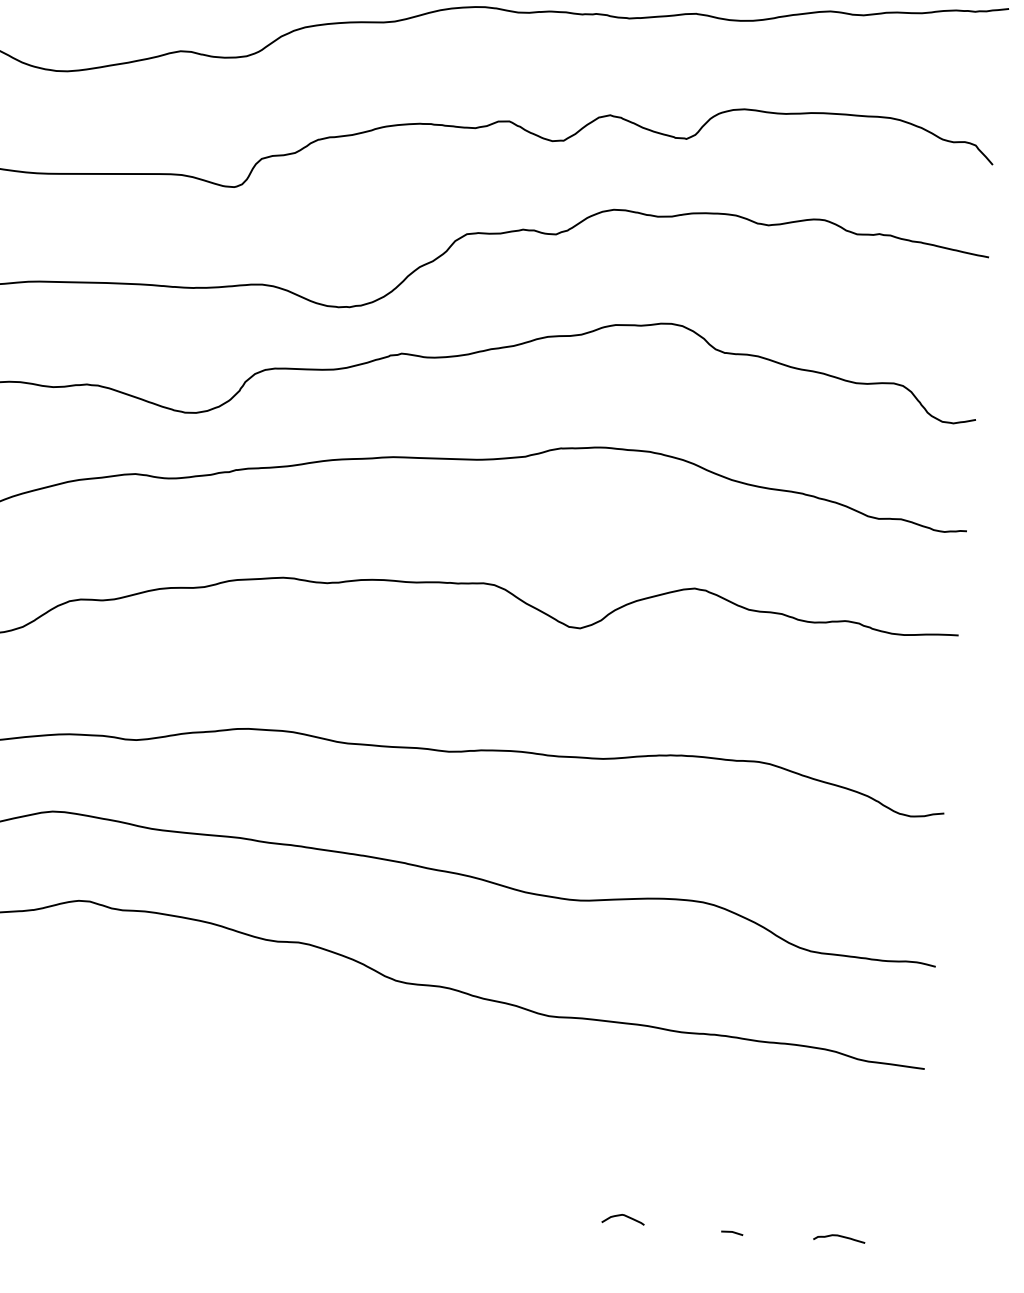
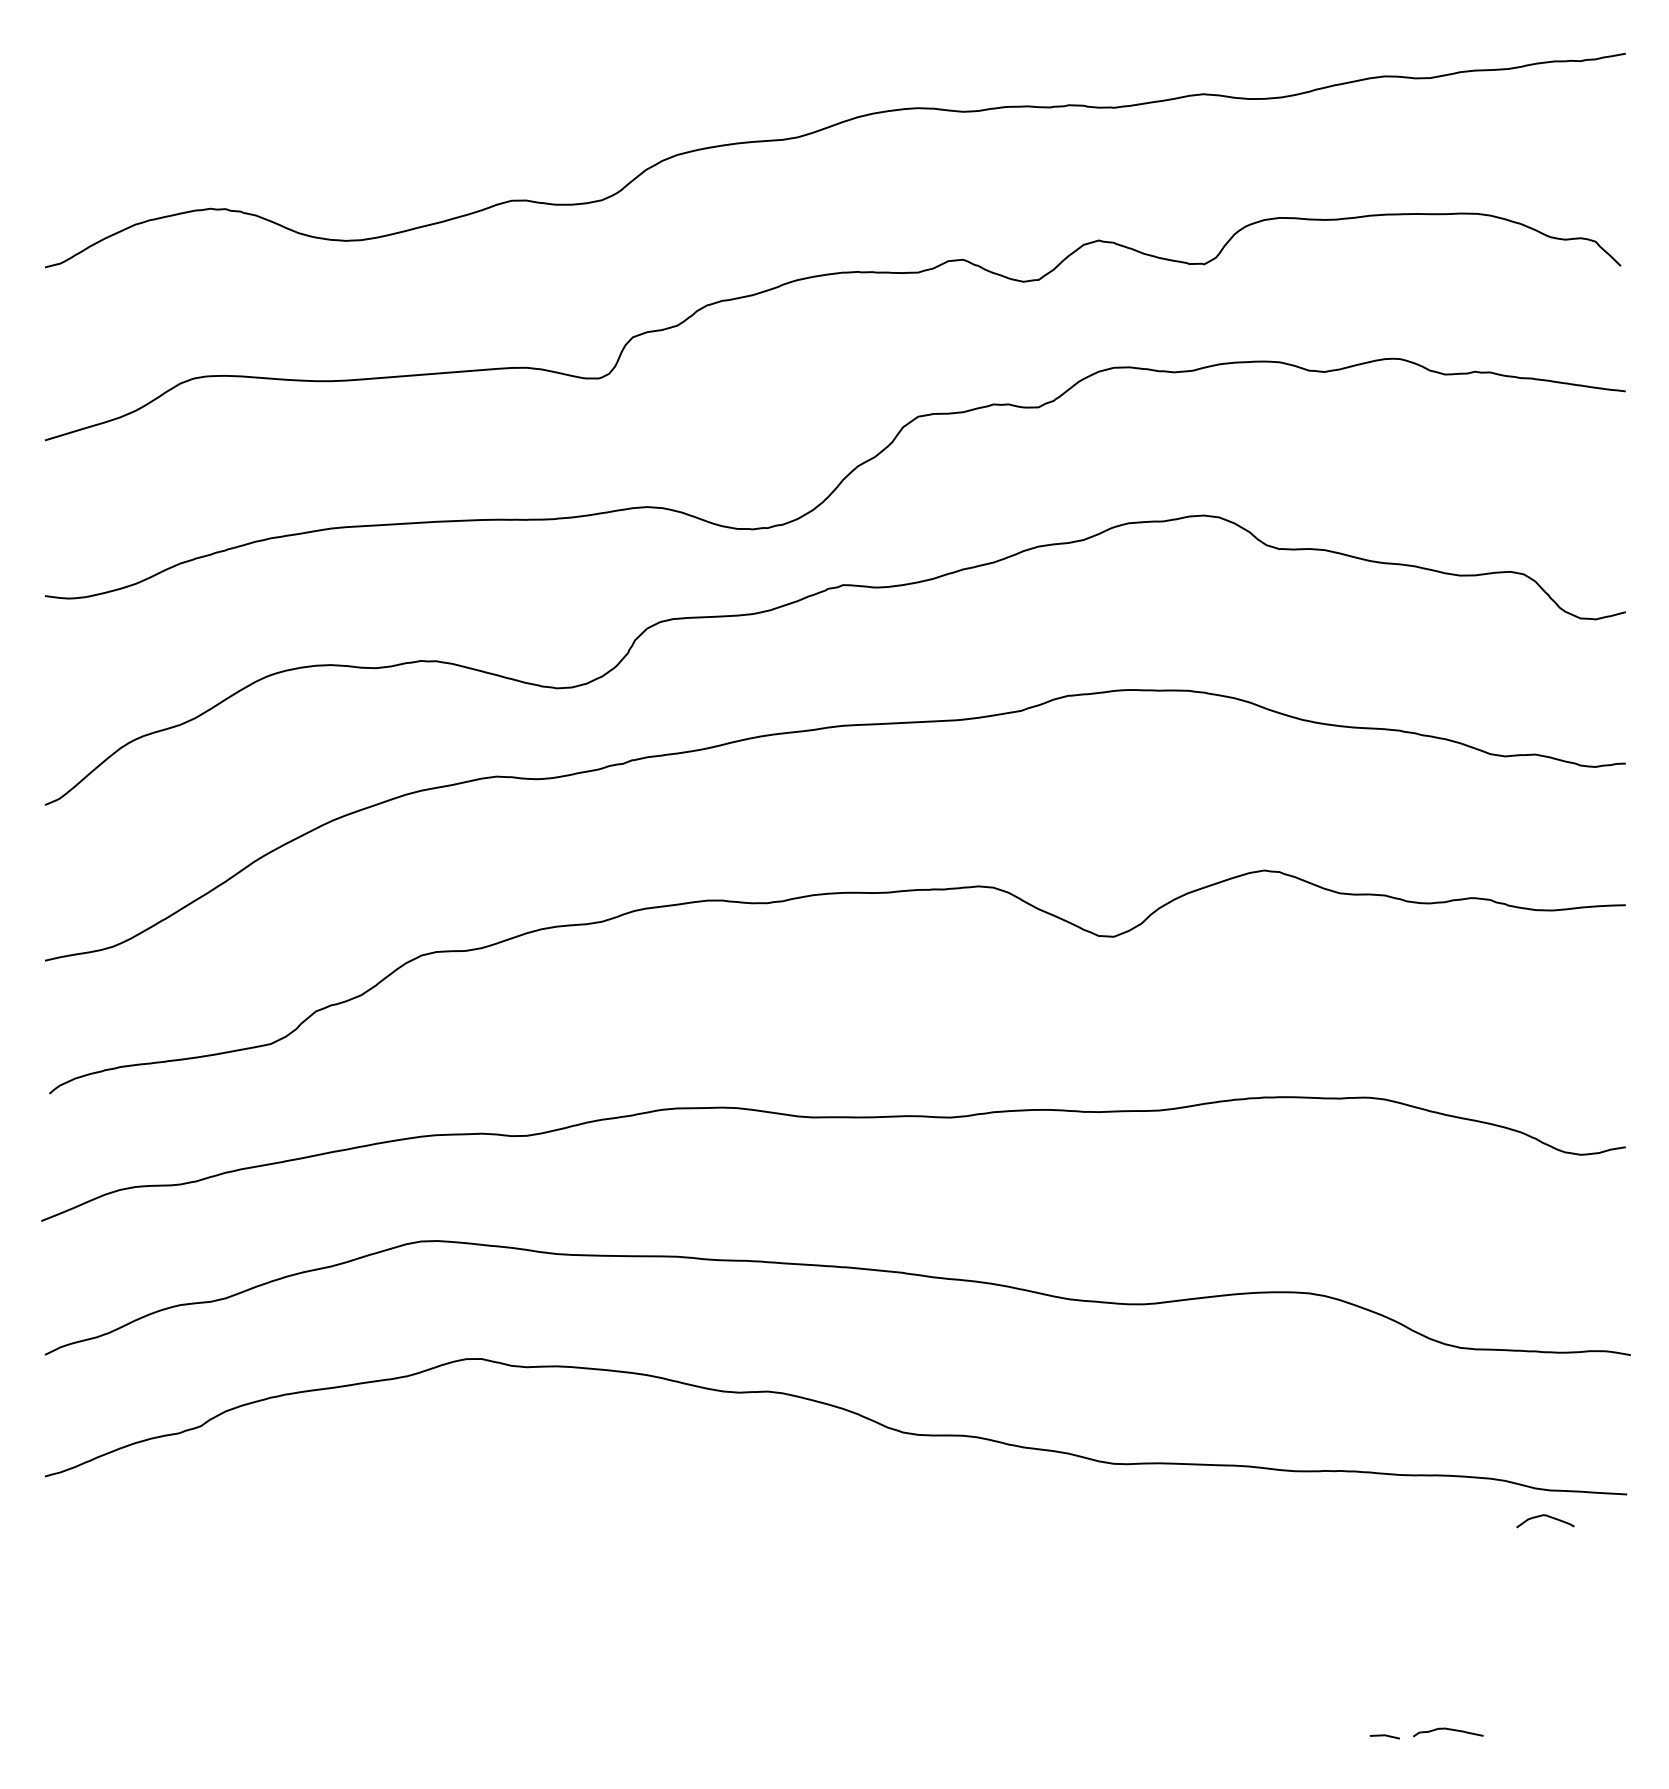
curve: (623, 1215) -> (1545, 1516), moved
curve: (840, 1237) -> (1449, 1730), moved

